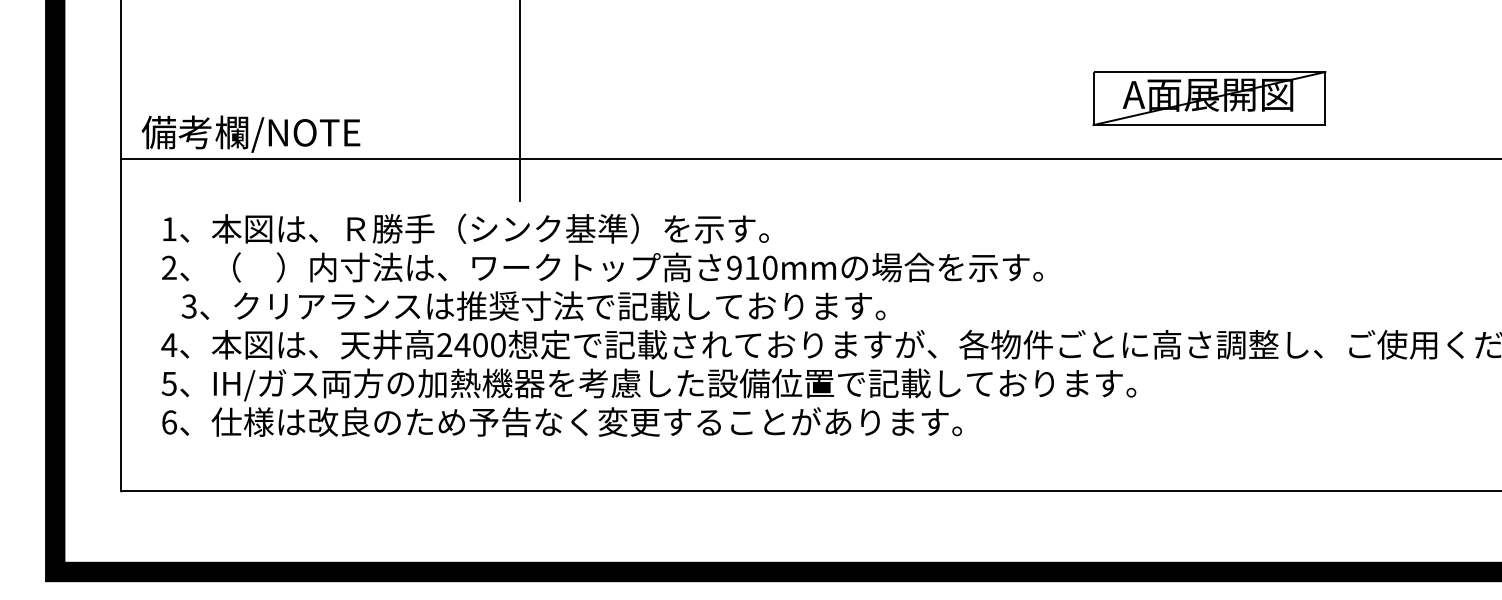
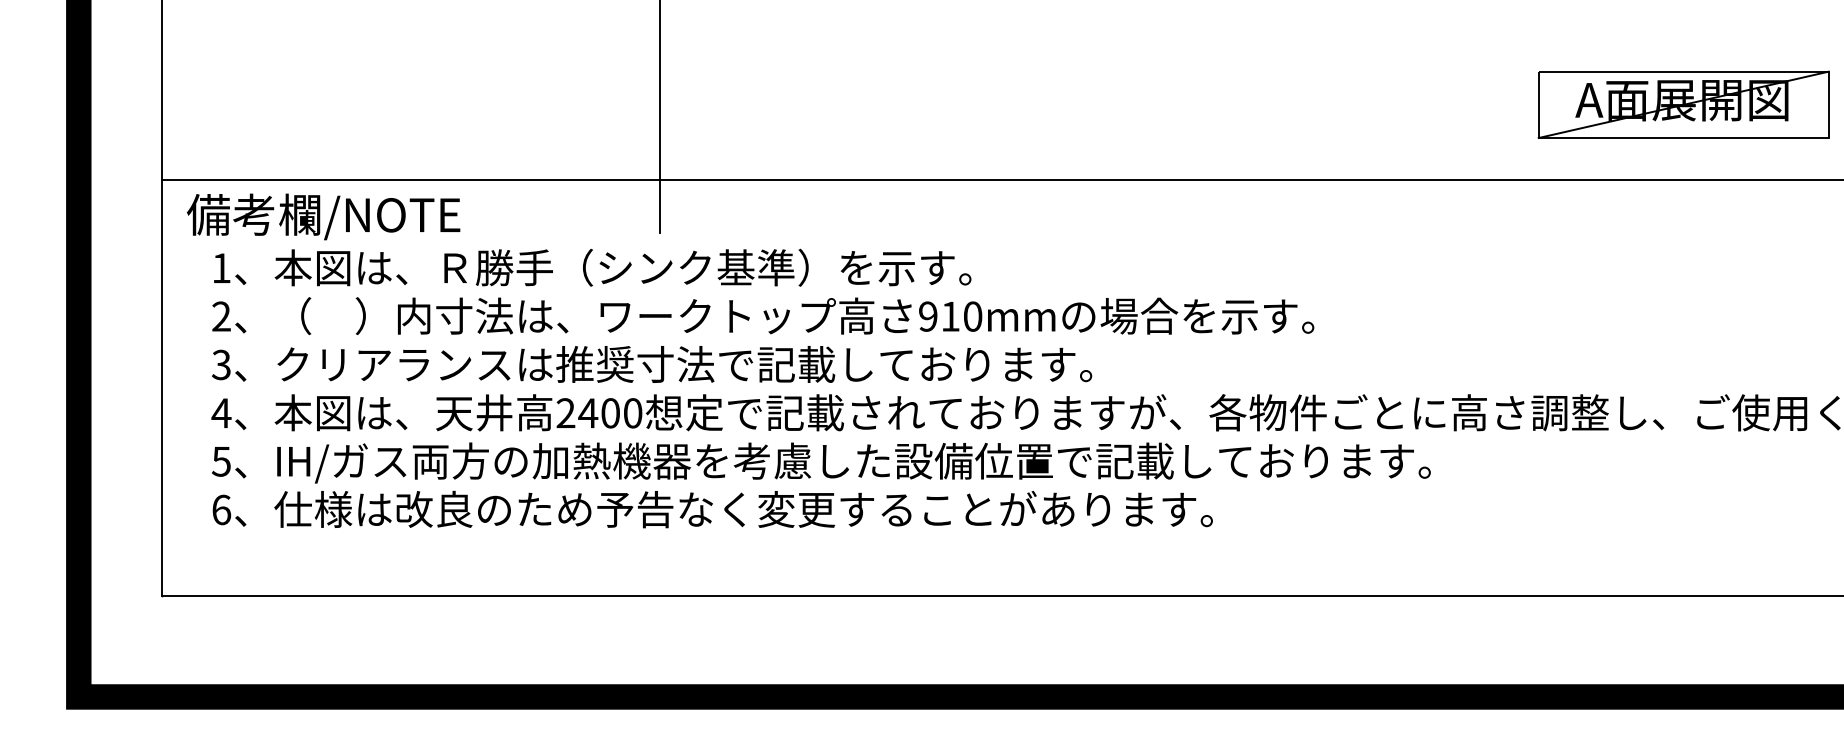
part: (1209, 98) -> (1683, 104), moved
text: (250, 133) -> (323, 216), moved
text: (533, 305) -> (651, 363), moved

